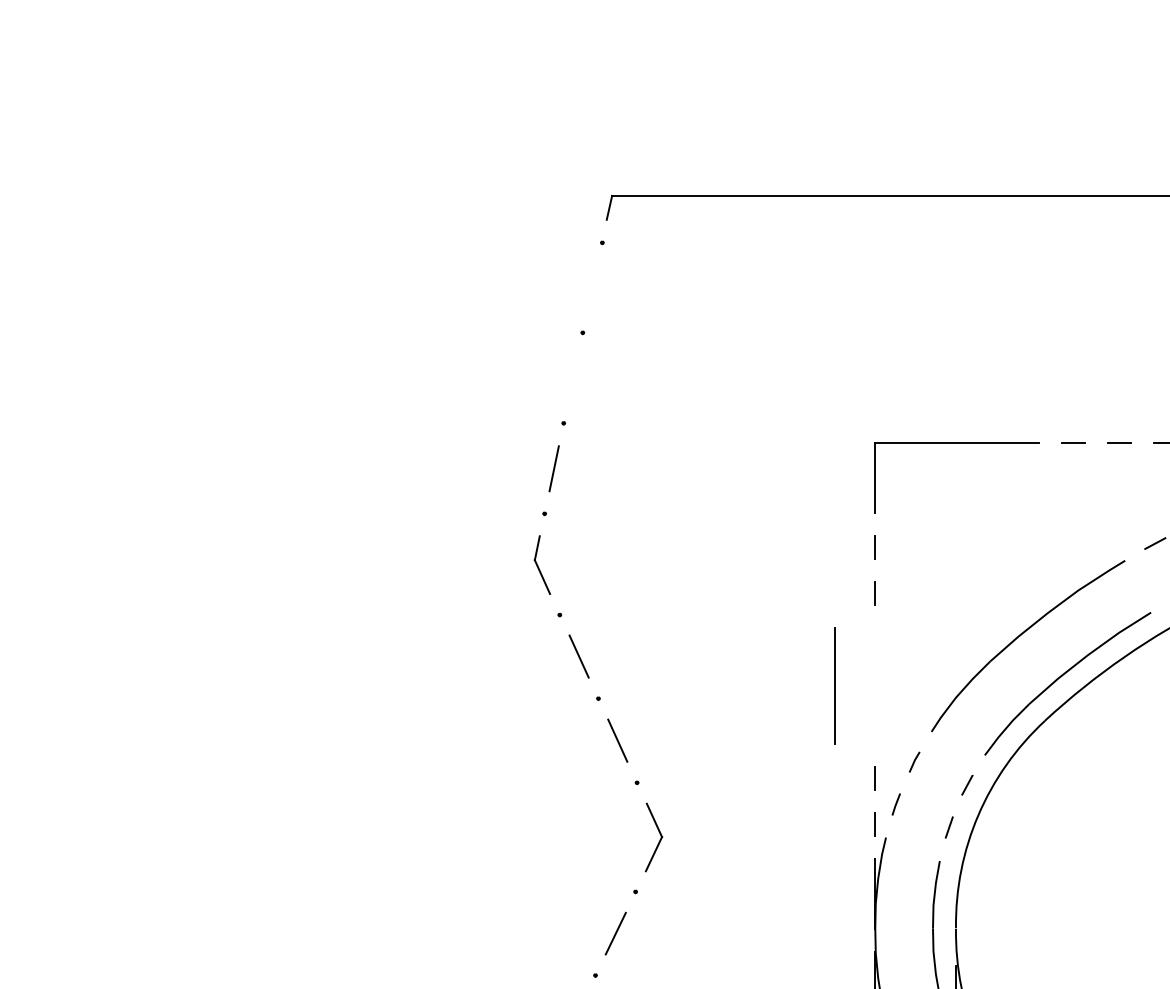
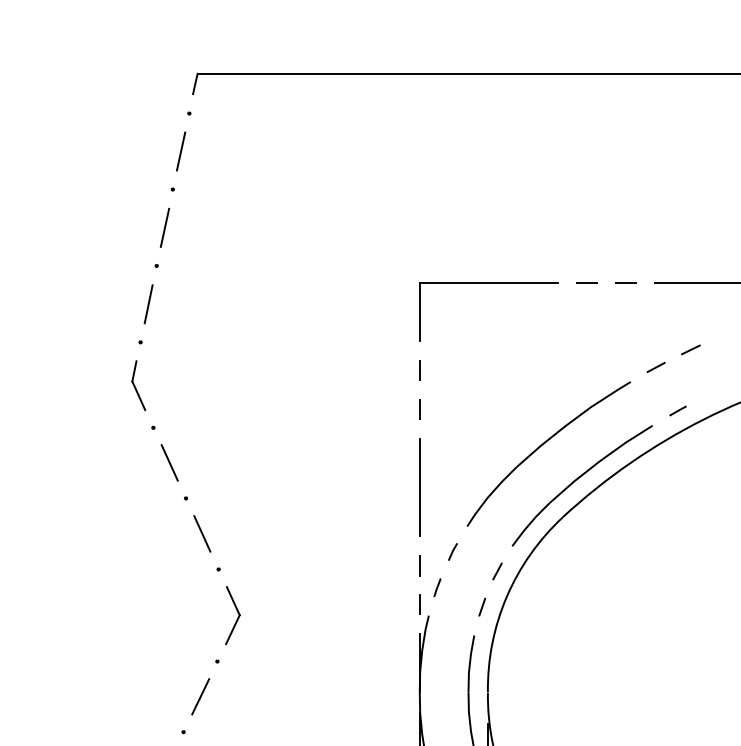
line: (592, 287) -> (181, 151), added
line: (573, 377) -> (164, 227), added
line: (834, 685) -> (419, 487), moved

